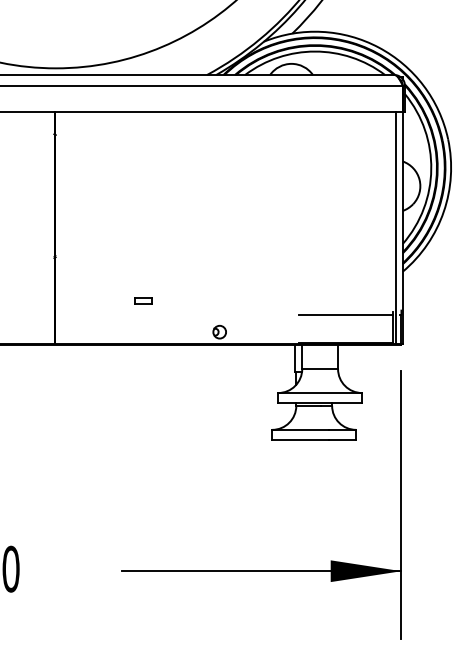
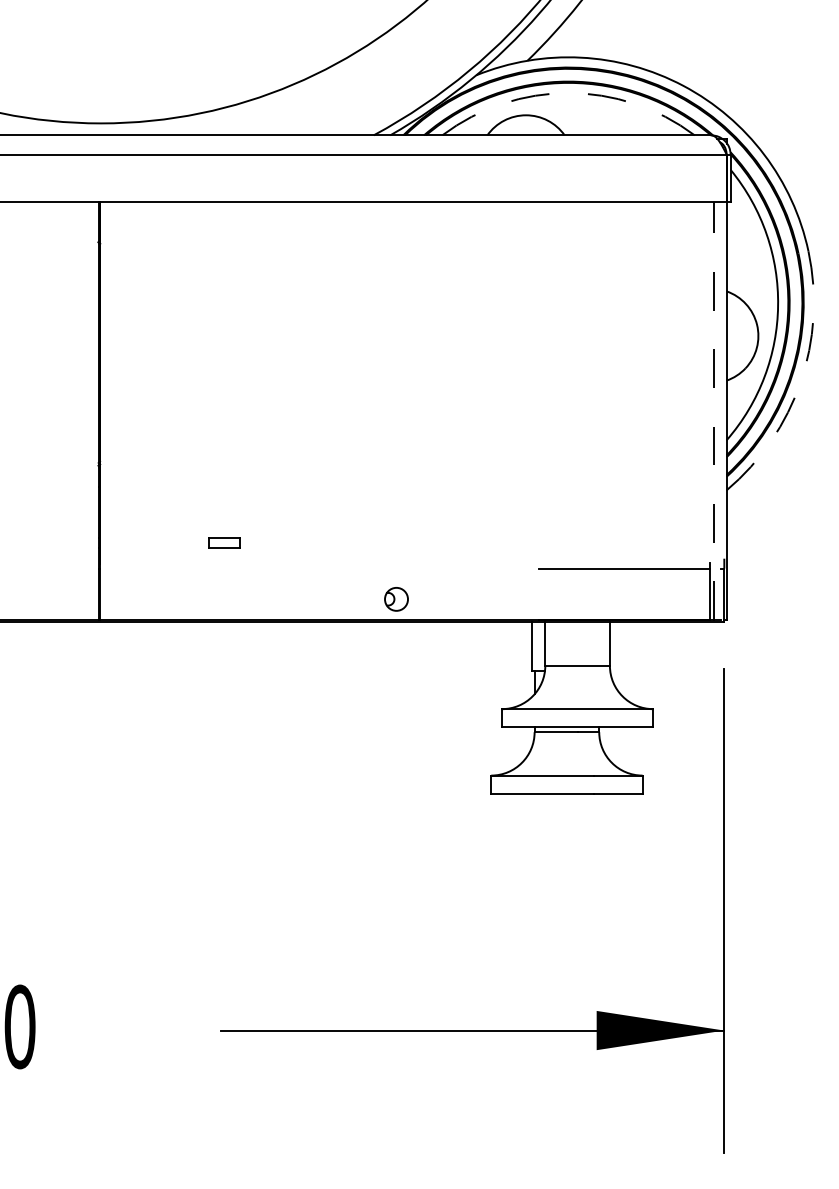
arc: (315, 51) -> (569, 92), solid -> dashed
arc: (443, 211) -> (800, 381), solid -> dashed
line: (395, 227) -> (713, 410), solid -> dashed
part: (143, 300) -> (224, 542), moved

